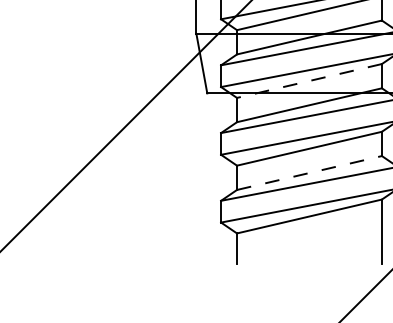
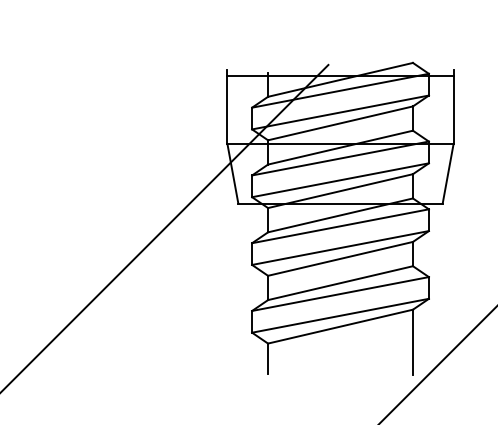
line: (309, 81) -> (340, 191), dashed -> solid
line: (310, 173) -> (341, 283), dashed -> solid

